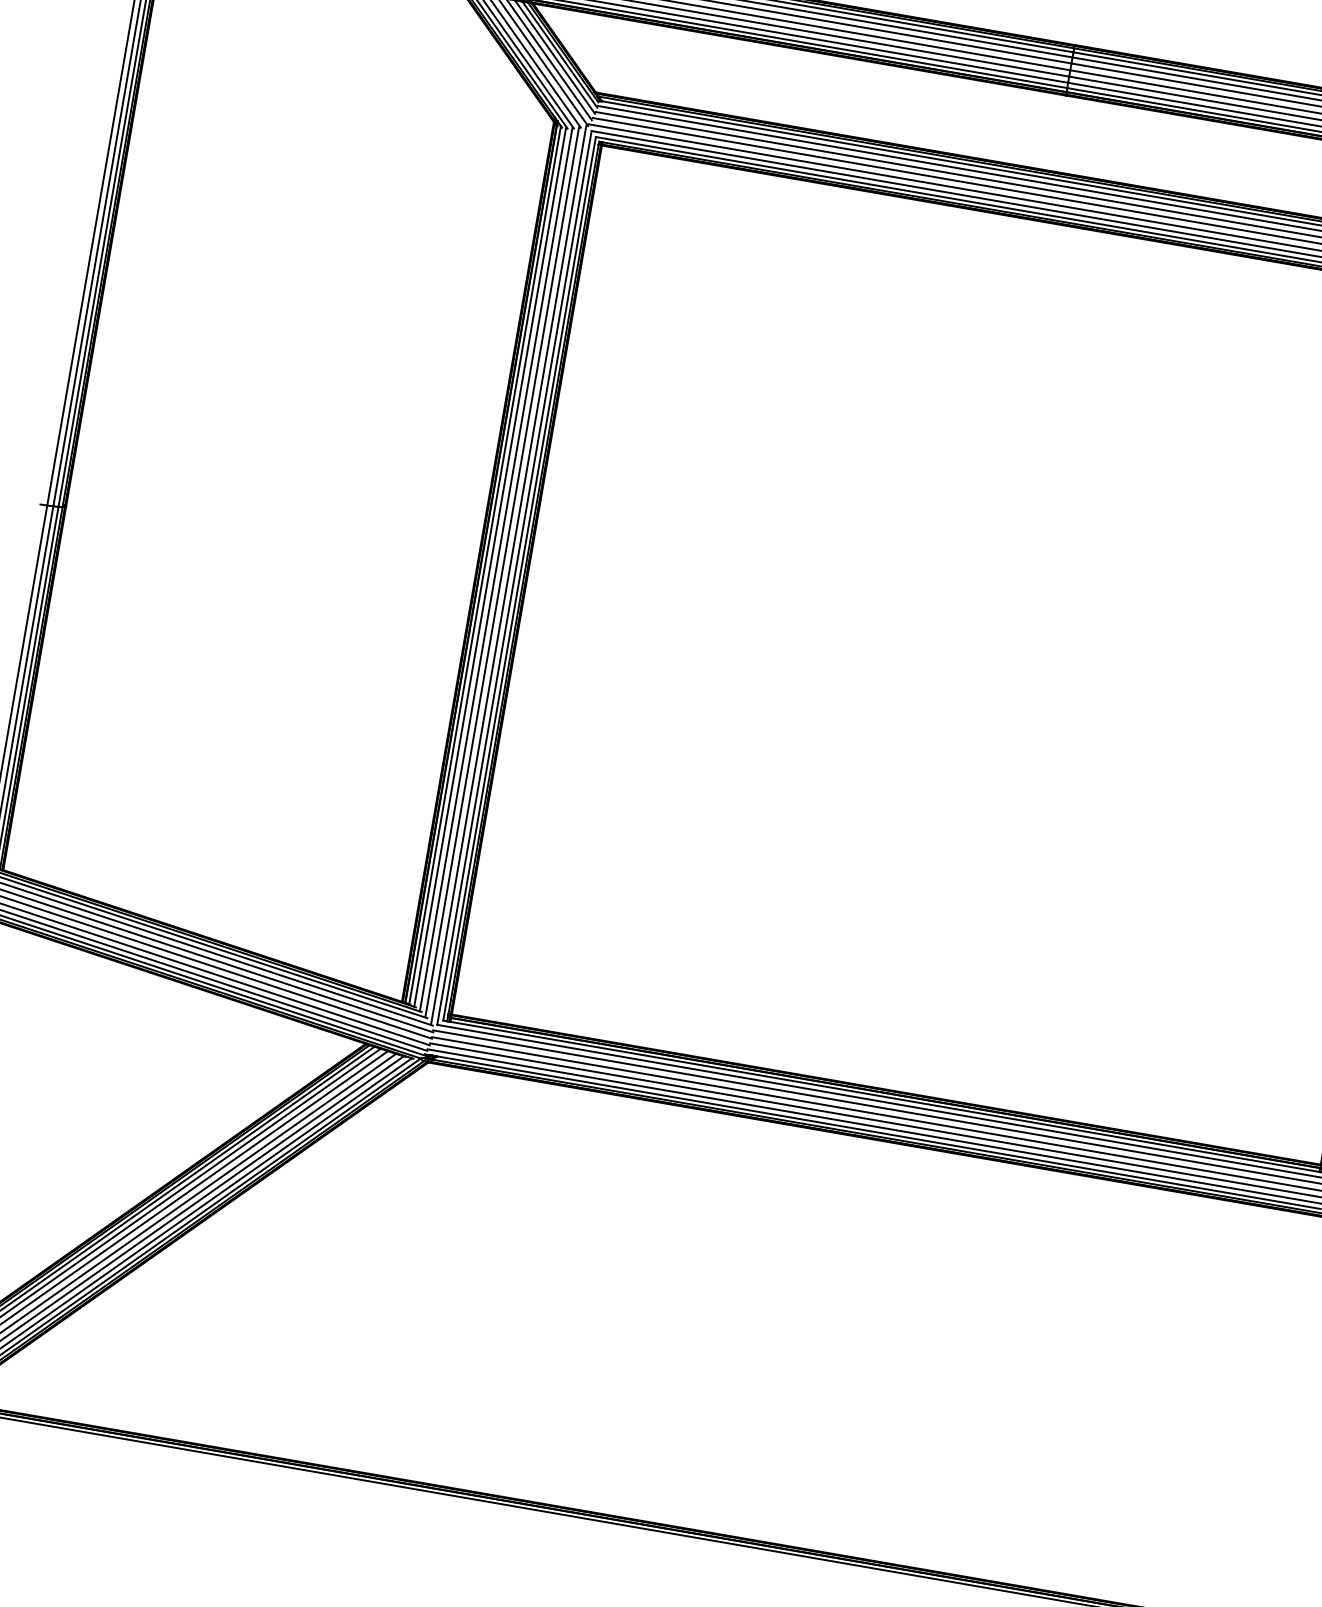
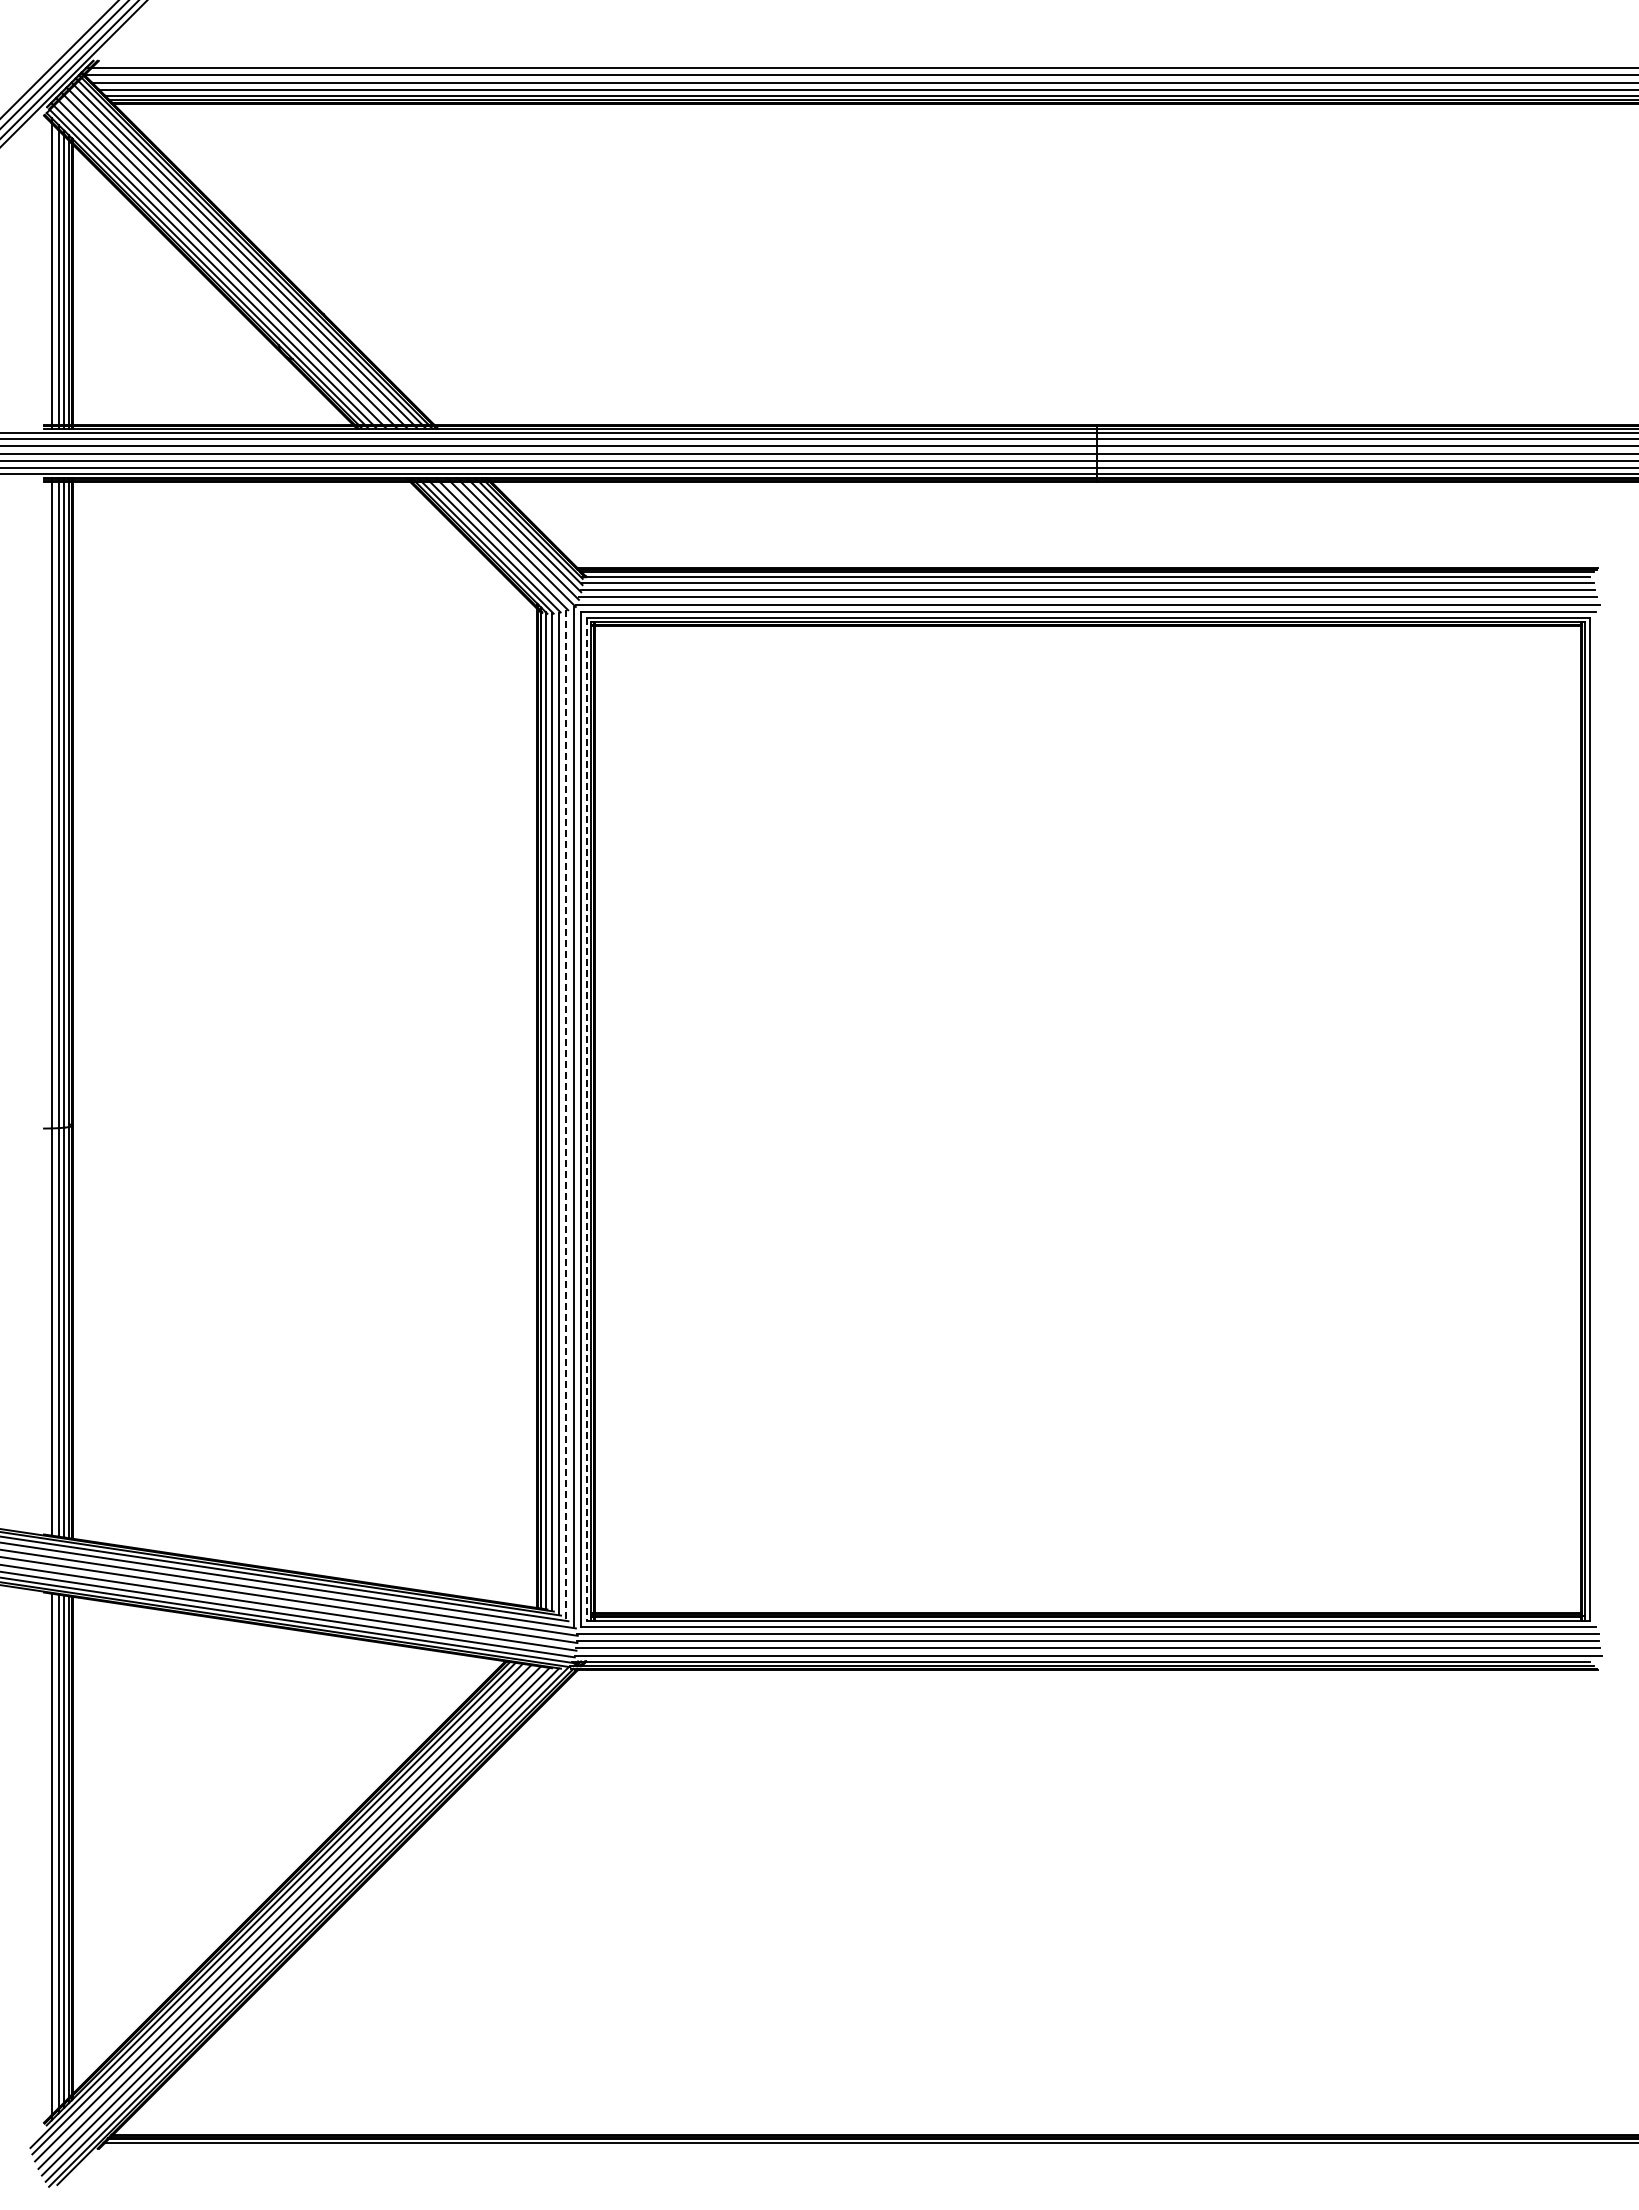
line: (502, 572) -> (566, 1115), solid -> dashed
line: (519, 579) -> (586, 1119), solid -> dashed

